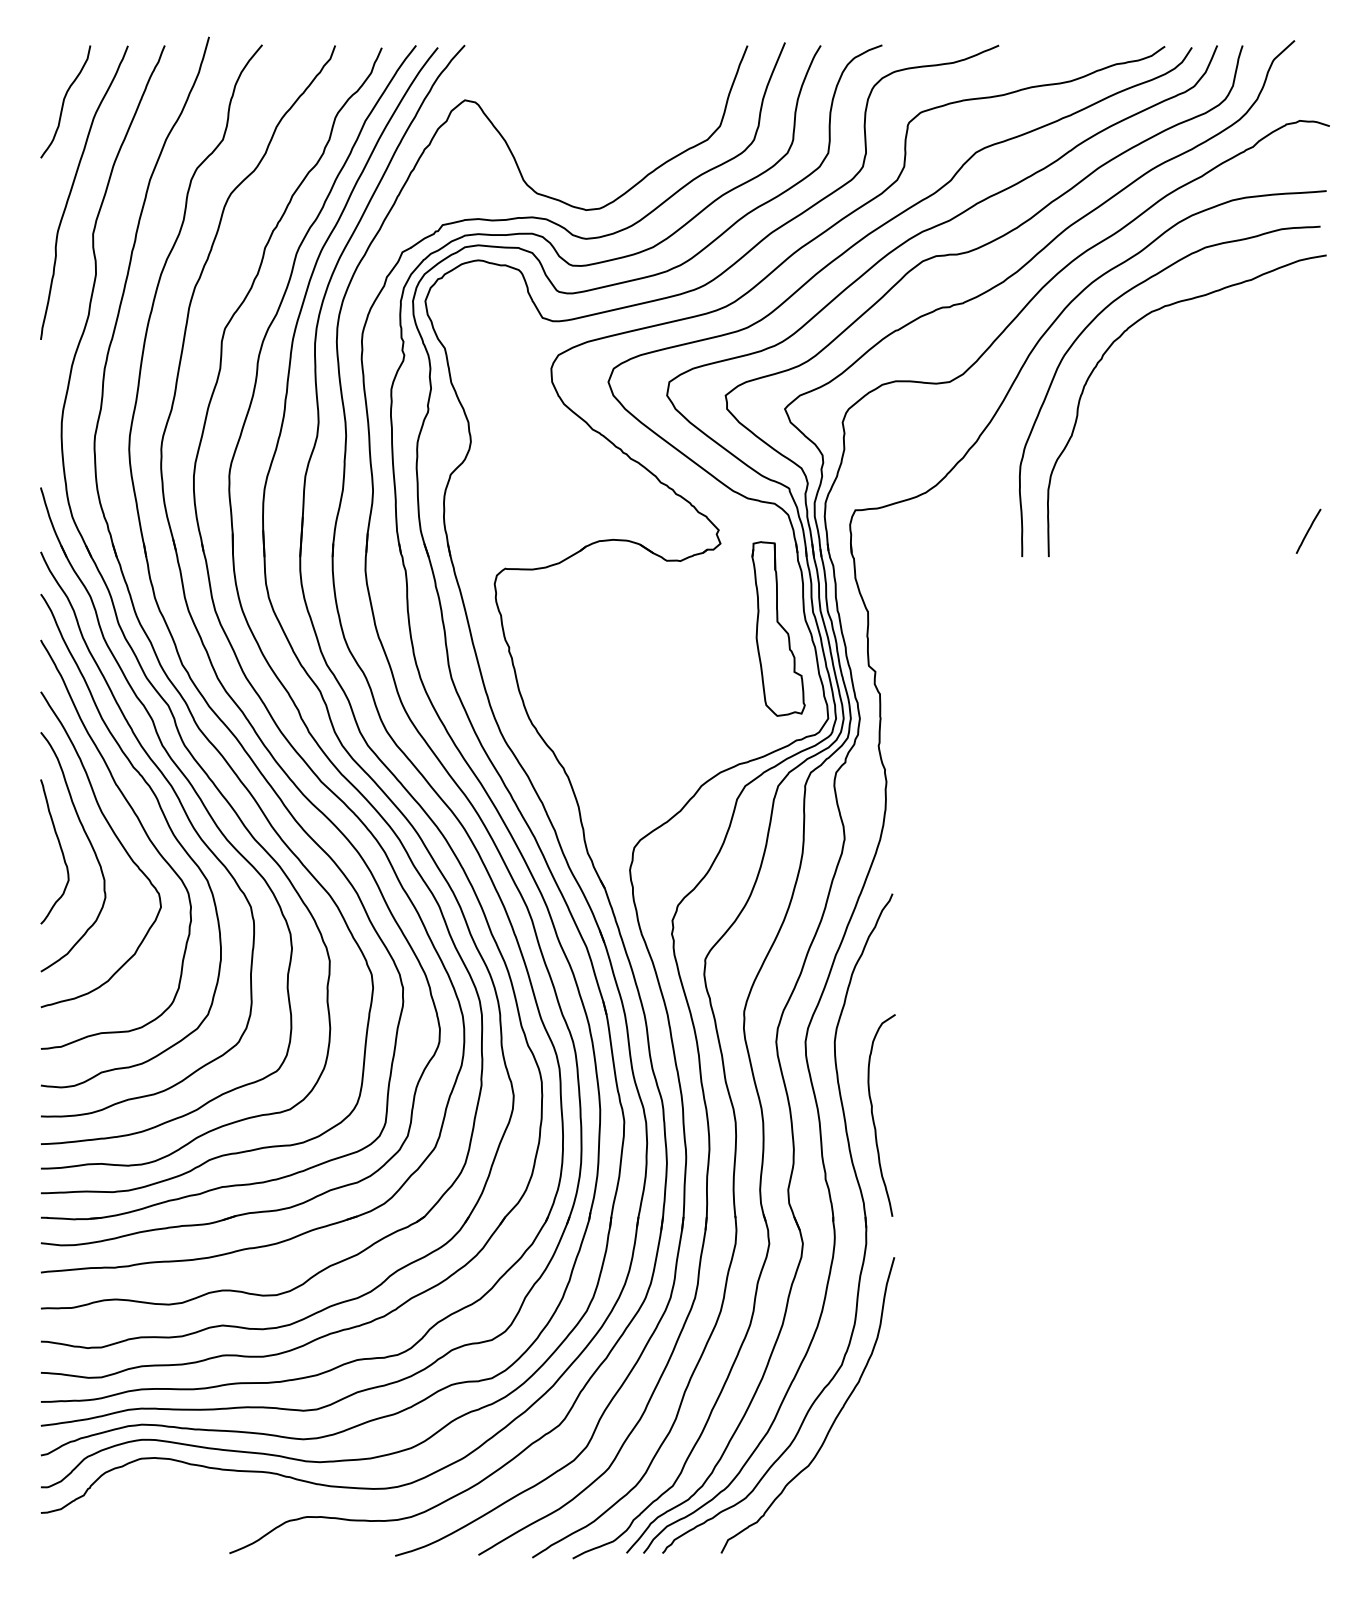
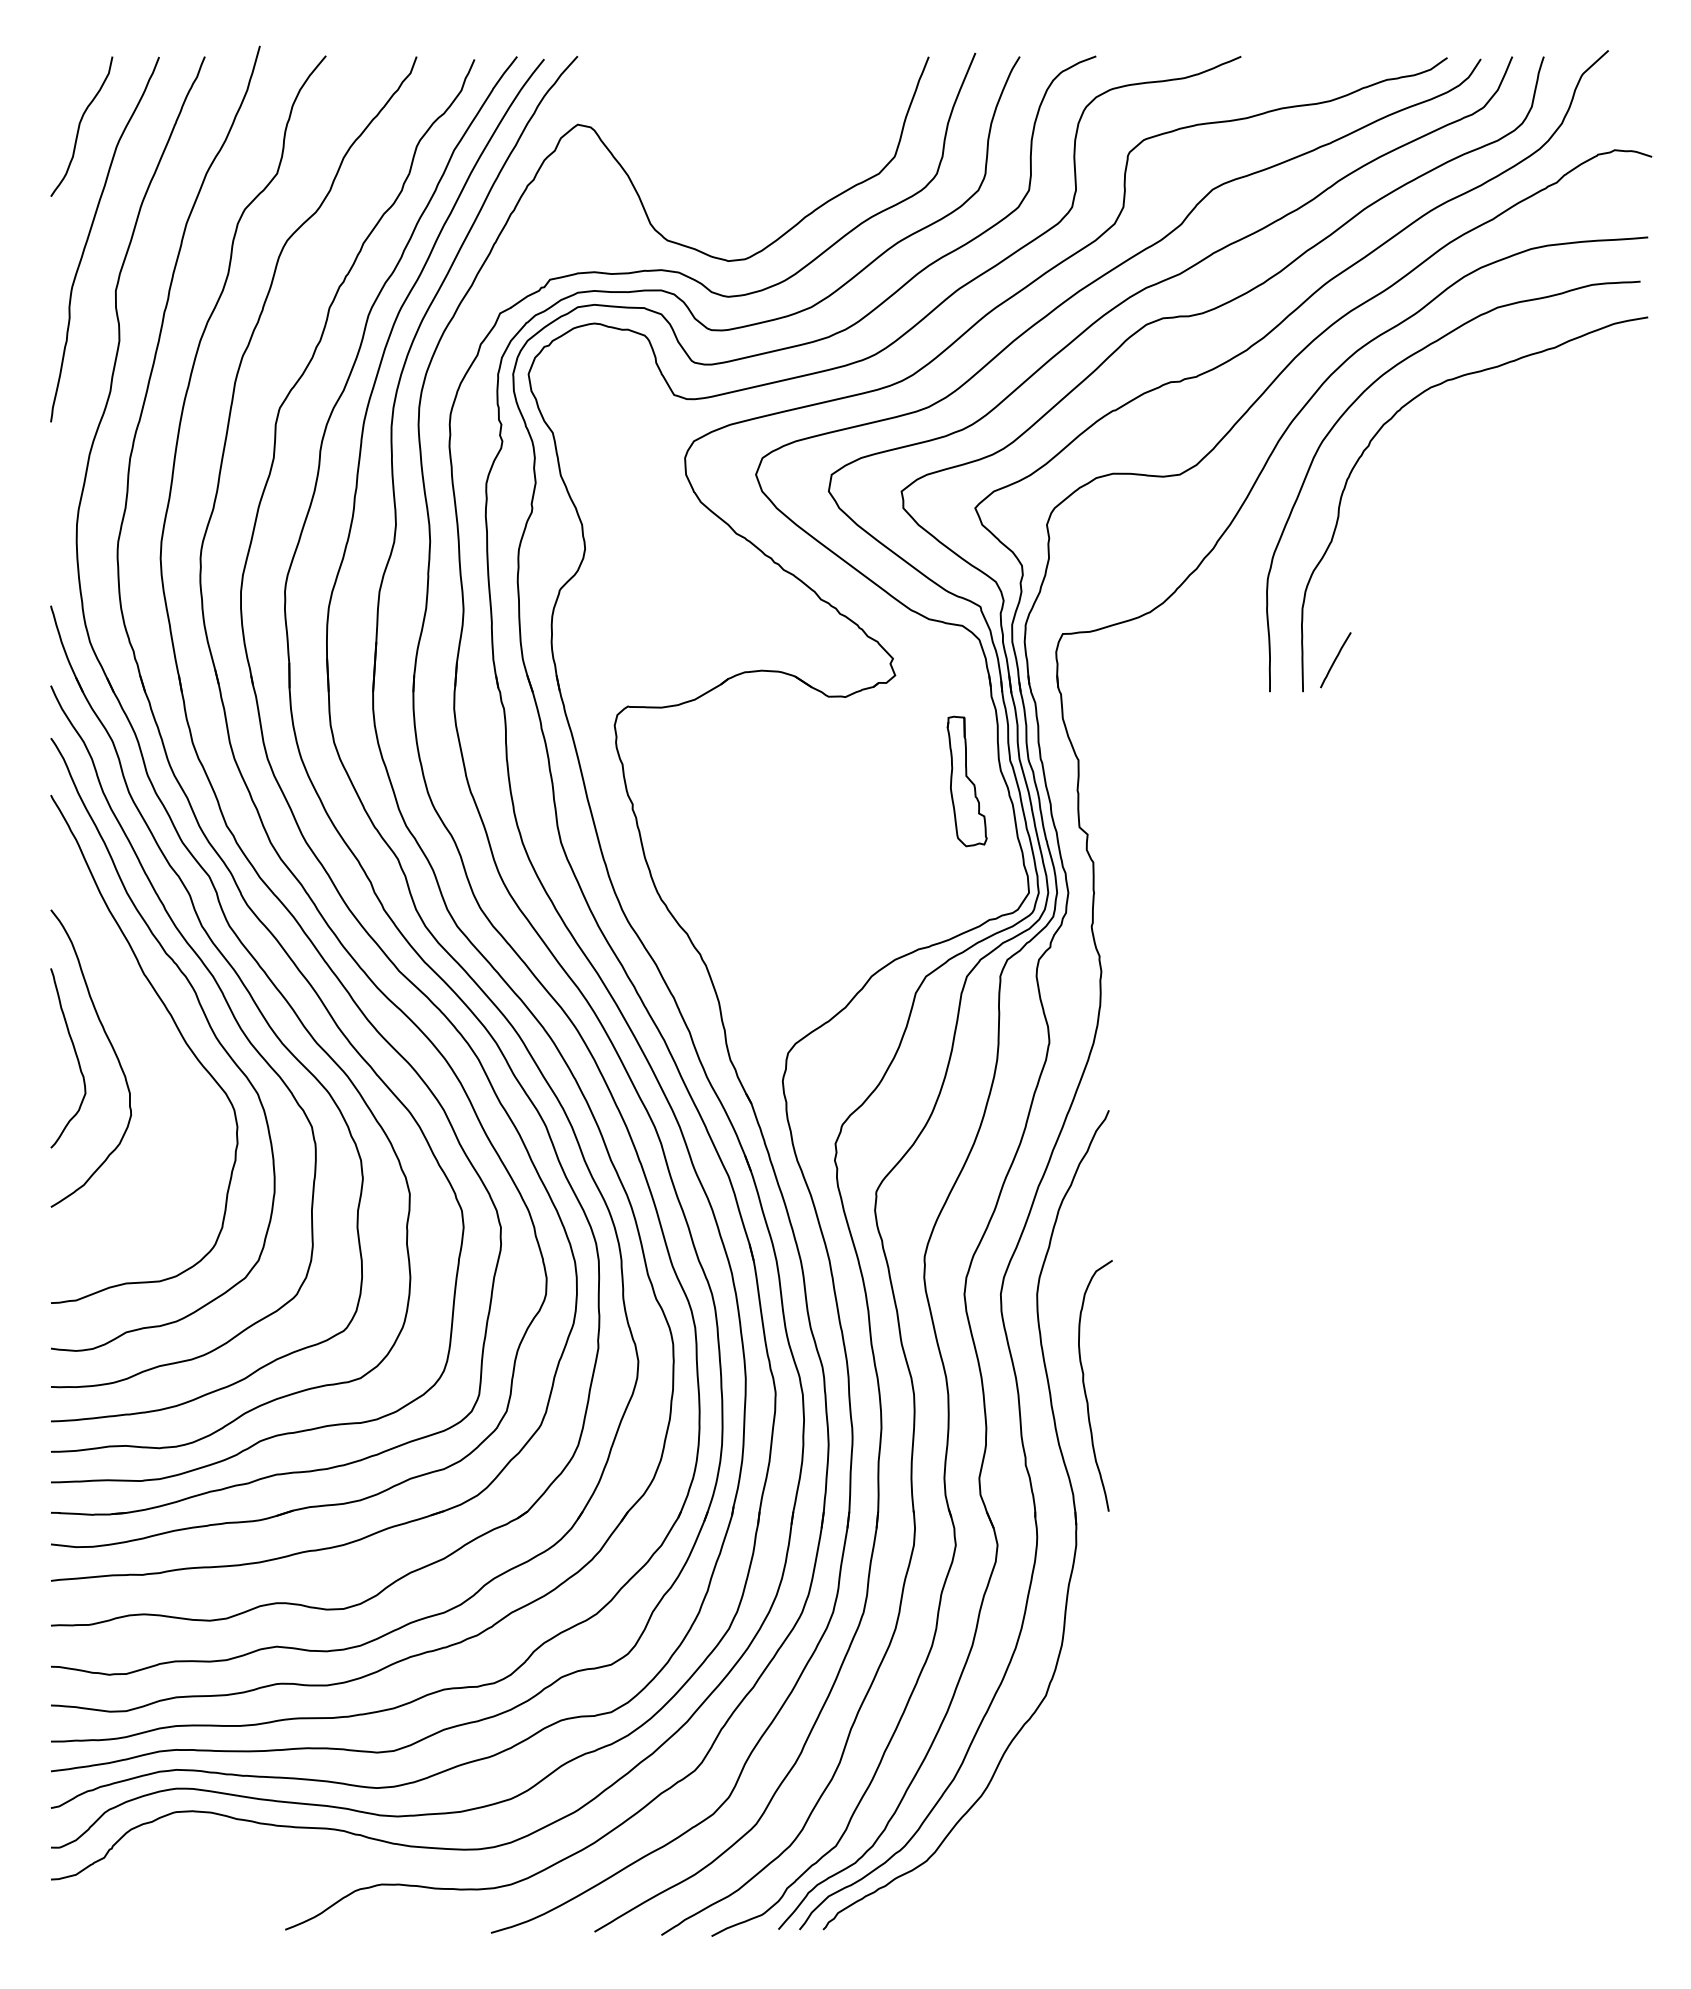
line: (1308, 531) -> (1335, 660), moved
part: (777, 629) -> (966, 781), size x0.6
curve: (116, 839) -> (145, 1042), removed
curve: (834, 1419) -> (1036, 1763), removed

